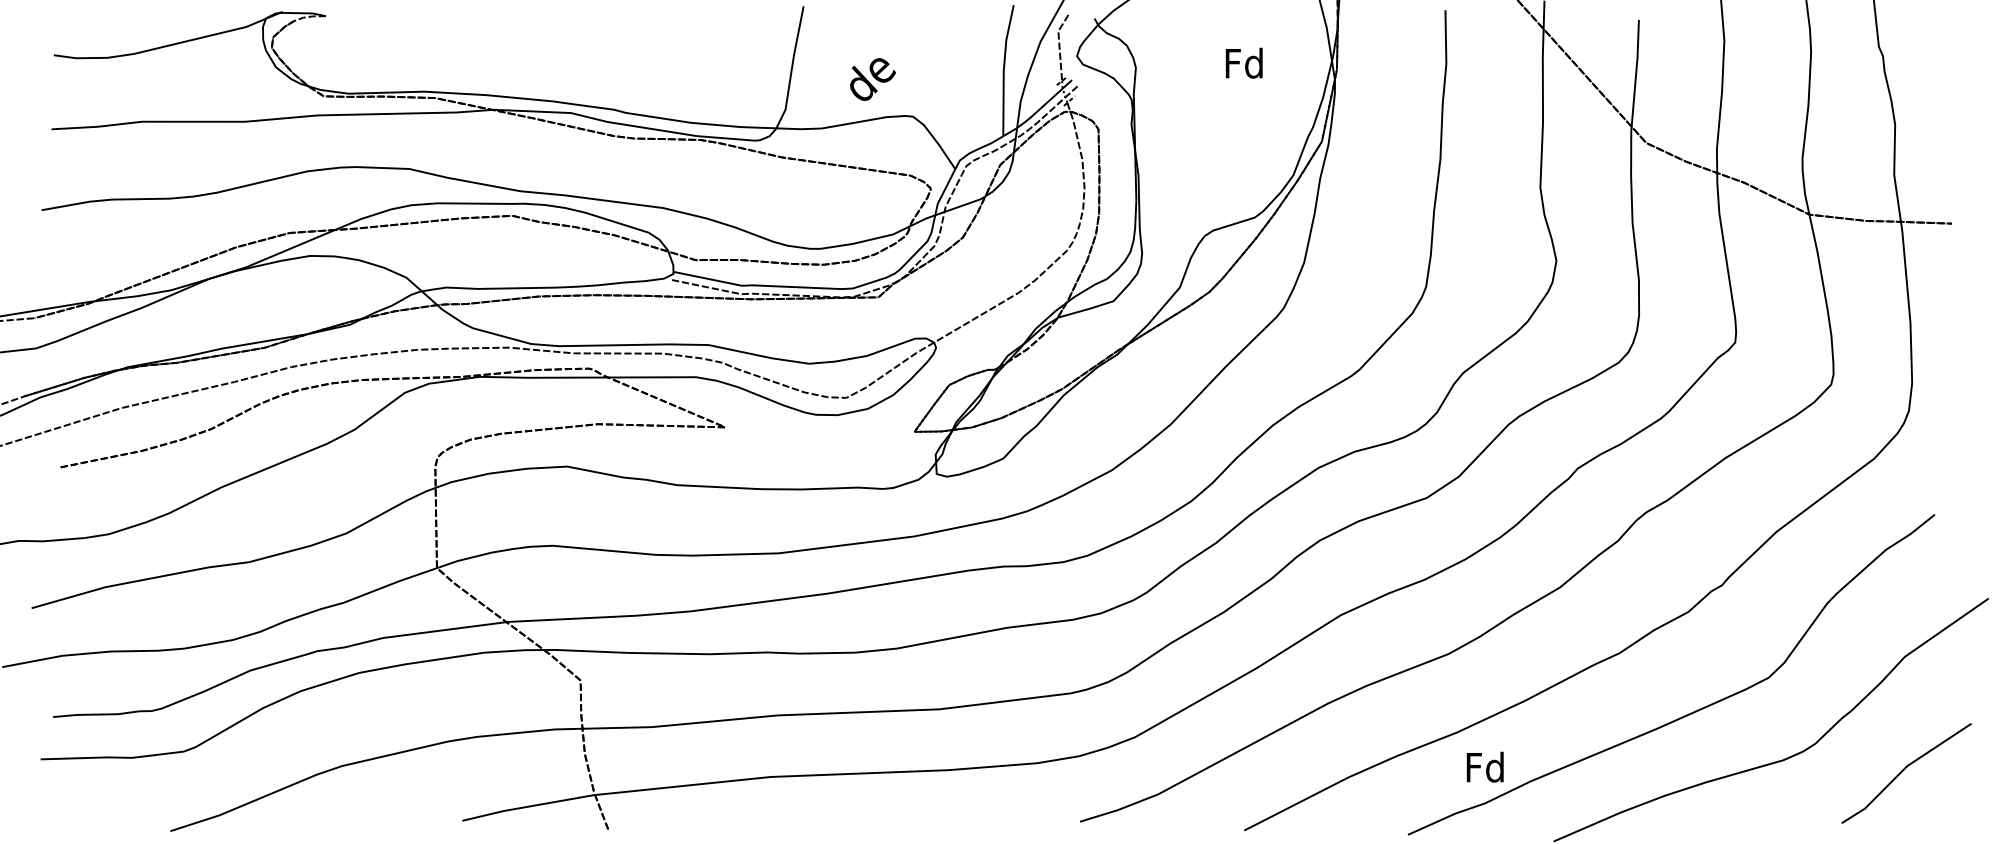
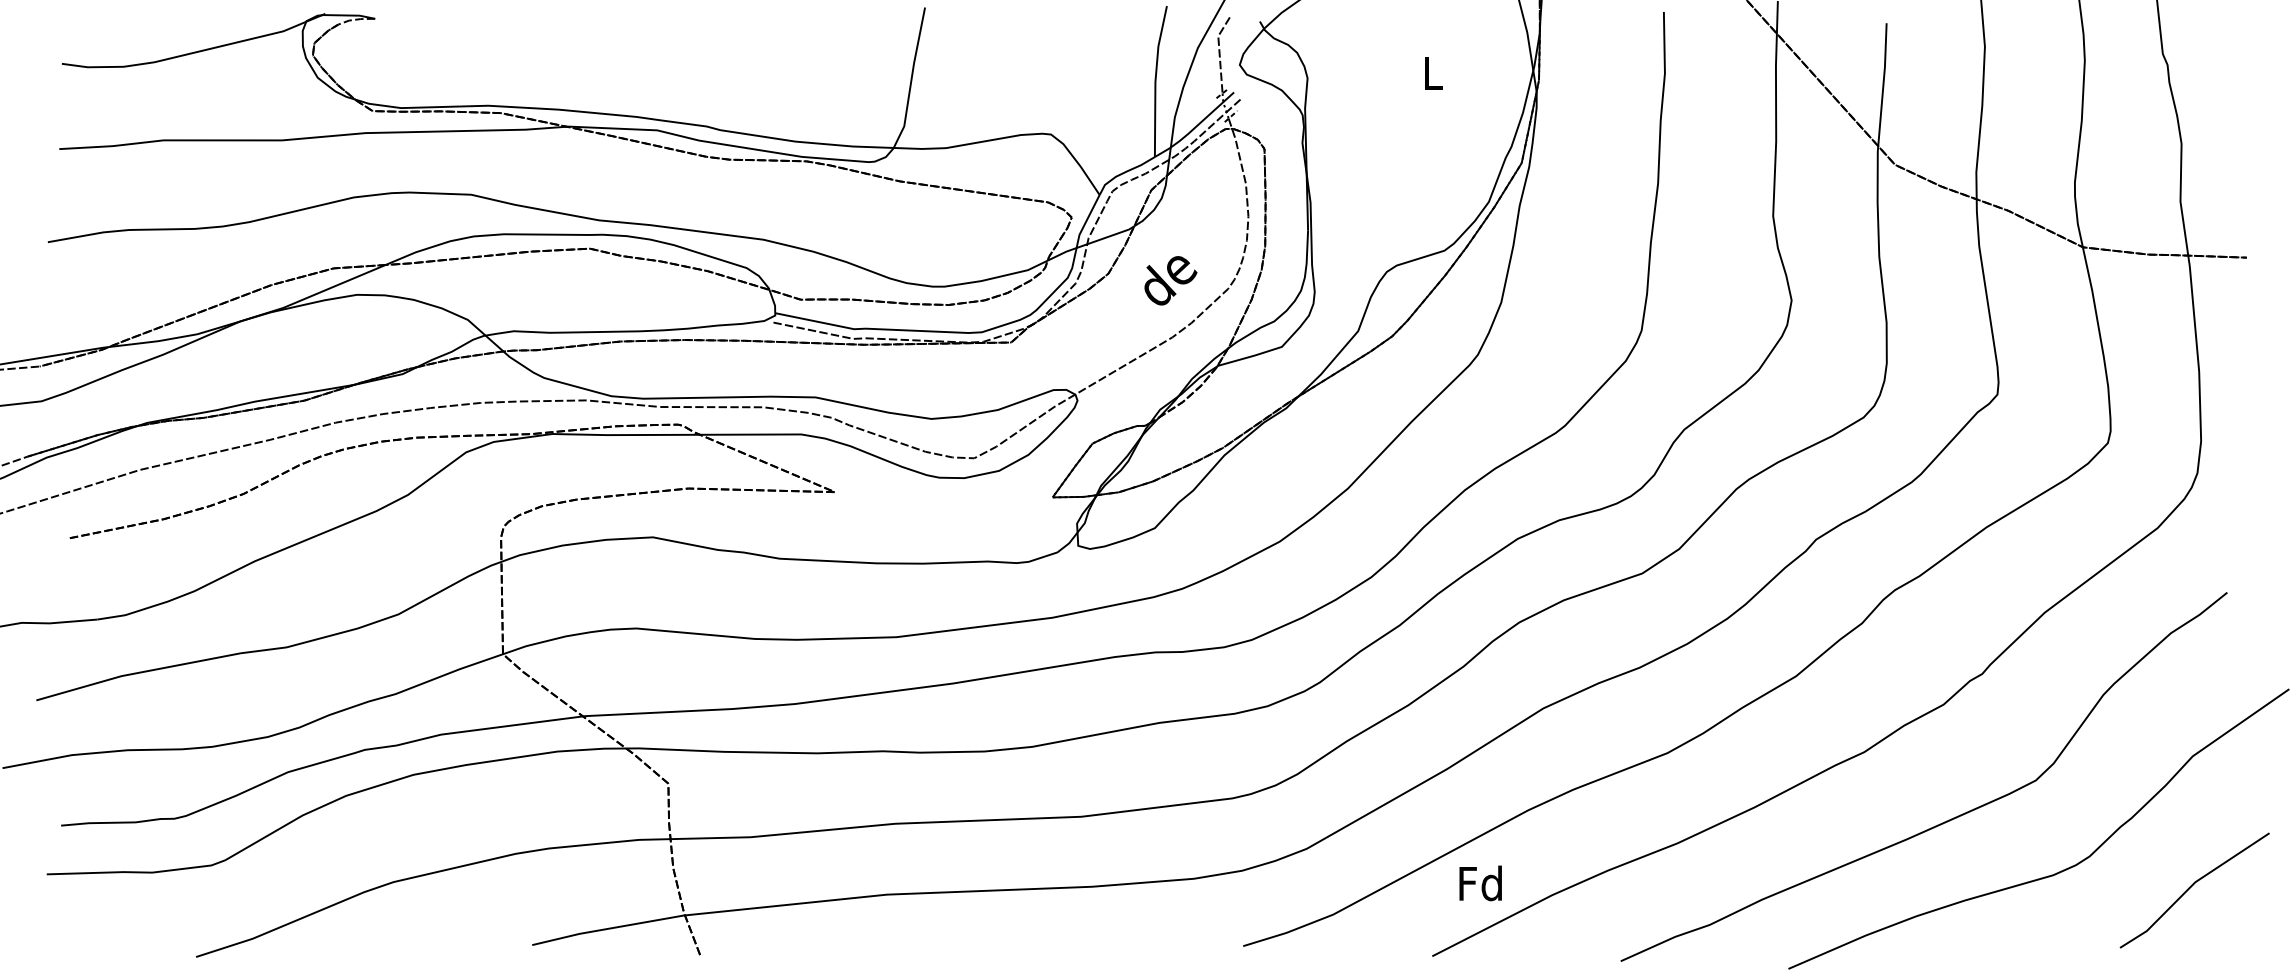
text: (1244, 62) -> (1432, 72), Fd -> L
text: (872, 79) -> (1170, 280), moved
text: (1485, 767) -> (1480, 883), moved

